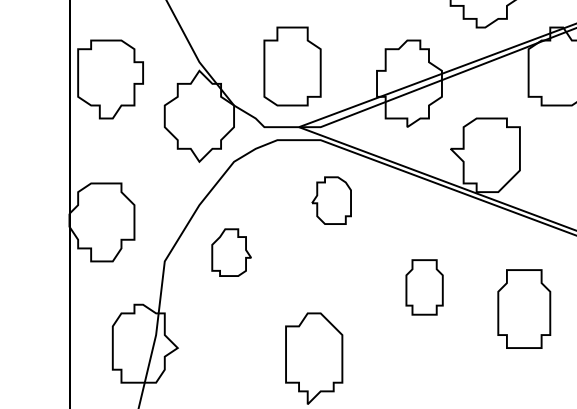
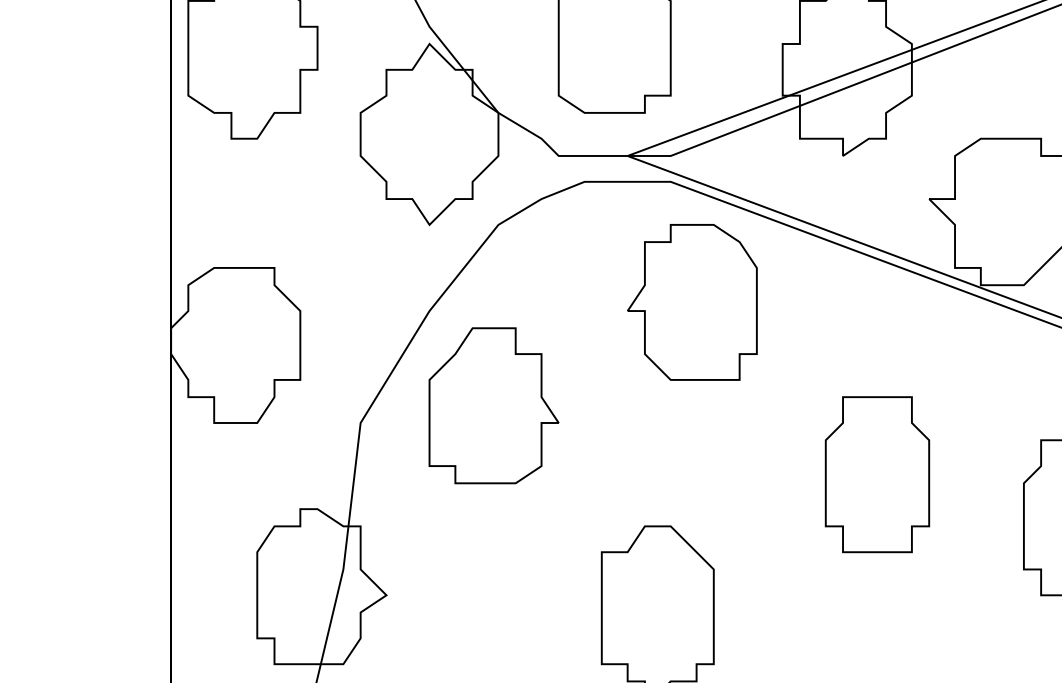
part: (331, 200) -> (692, 301), size x1.67
part: (231, 252) -> (493, 405), size x1.67
part: (424, 287) -> (877, 474), size x1.43

